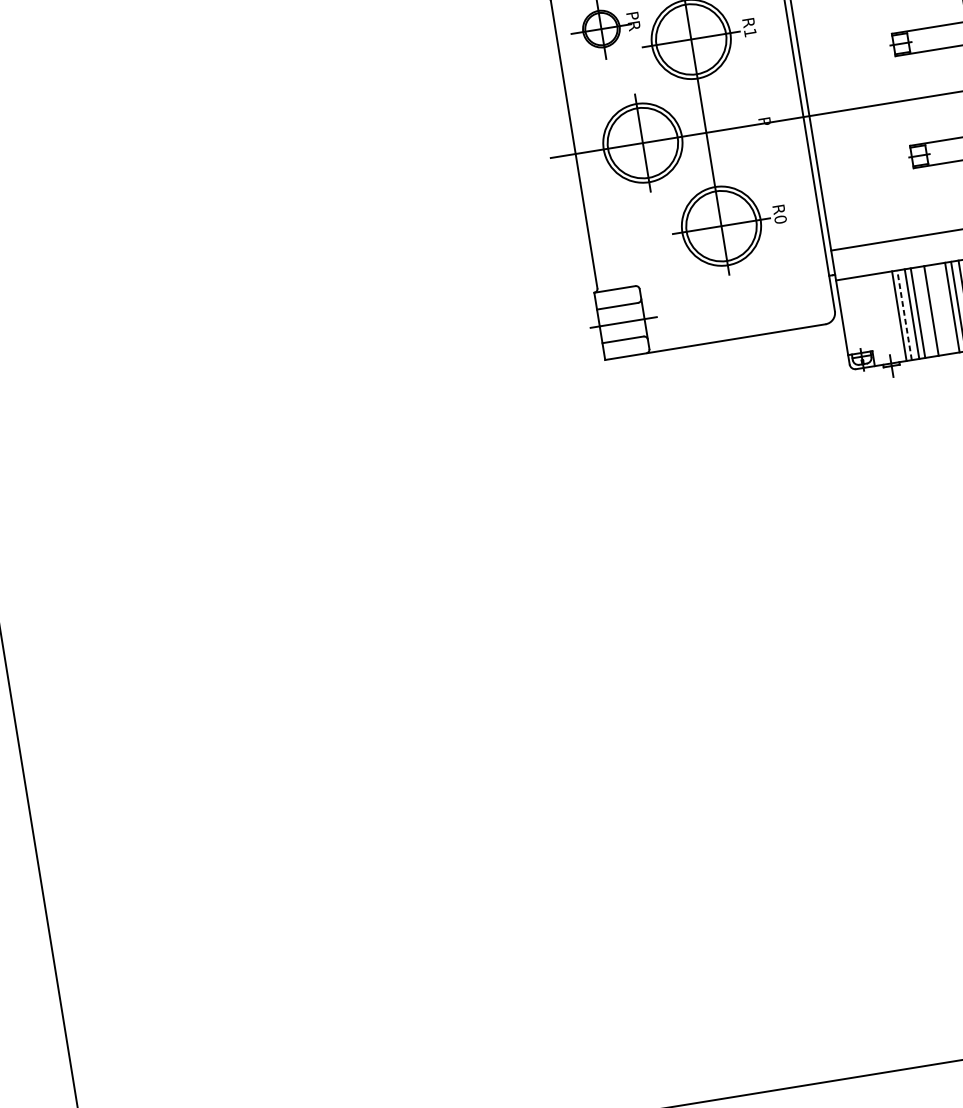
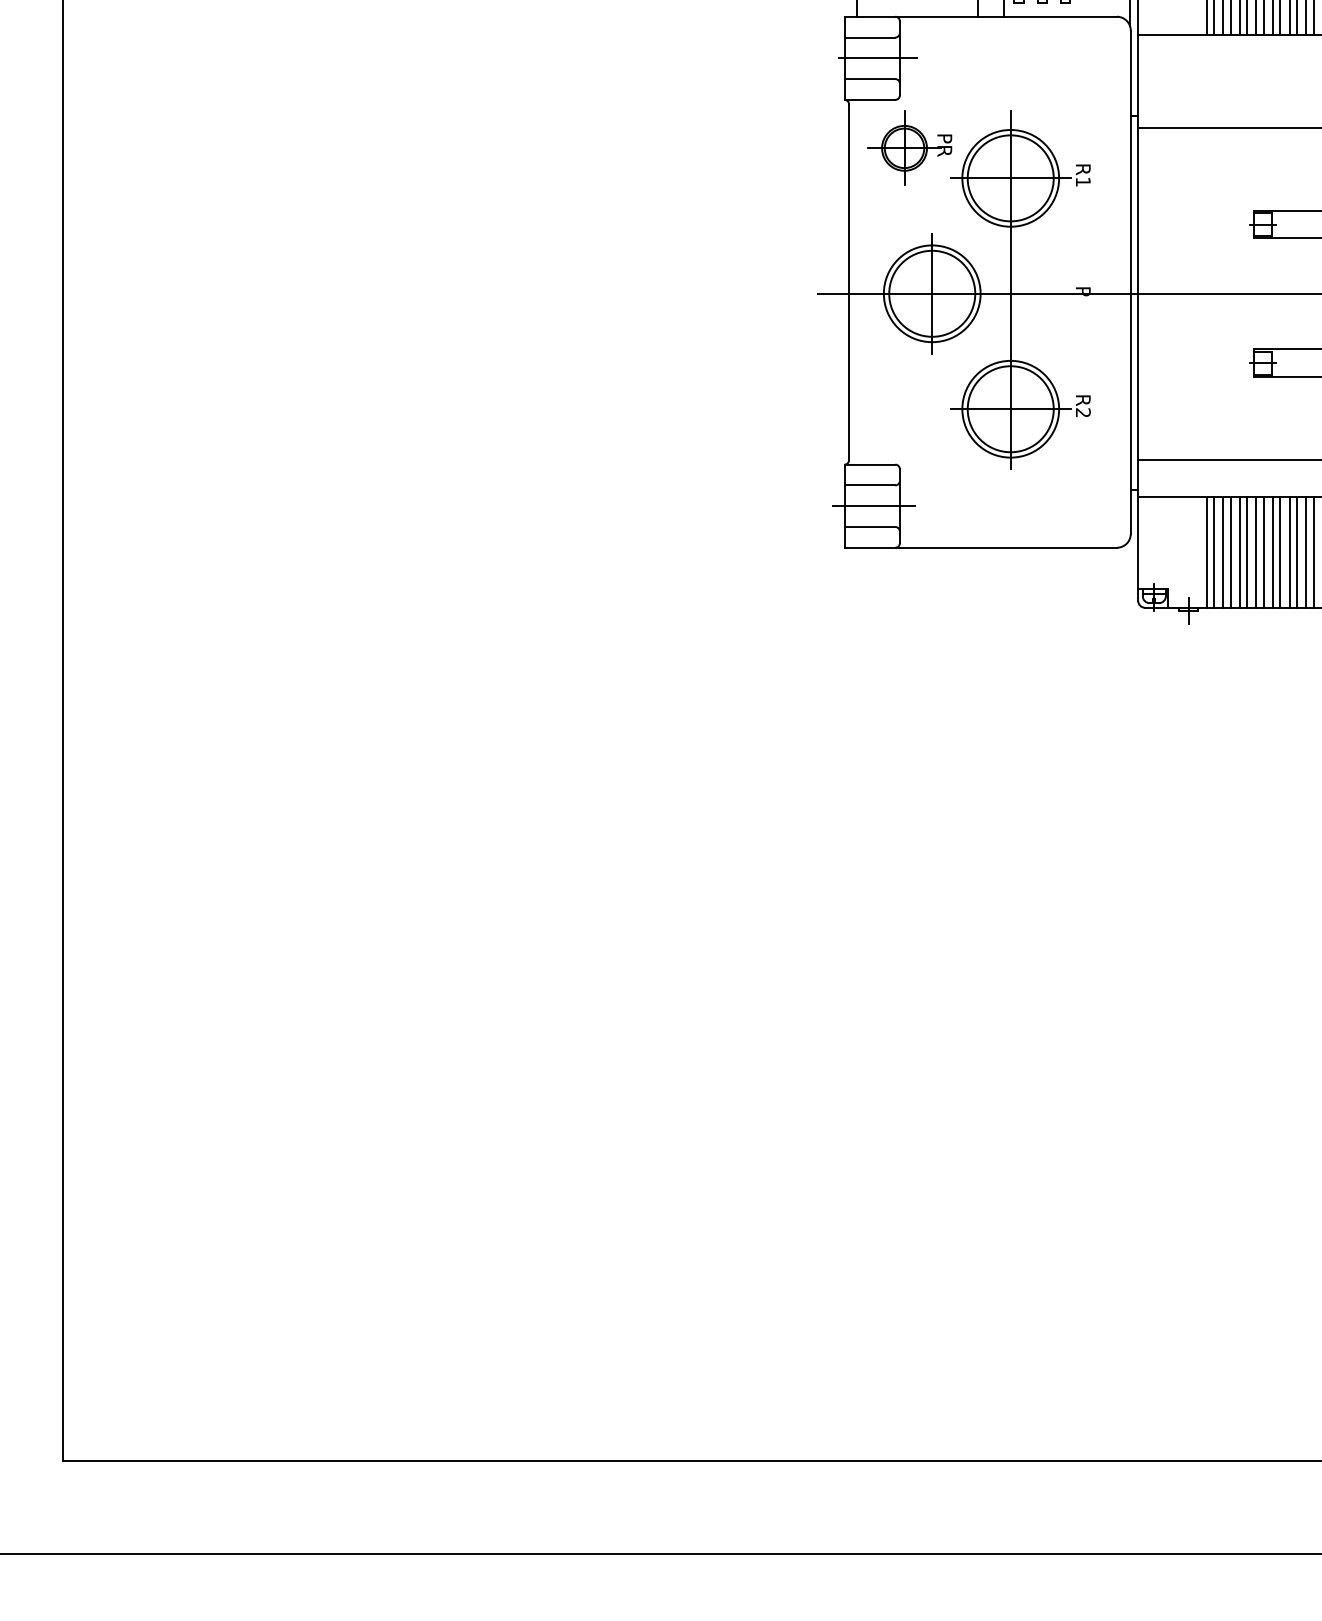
text: (779, 219) -> (1082, 412), R0 -> R2
line: (944, 308) -> (1263, 551), added
line: (938, 309) -> (1256, 551), added
line: (925, 311) -> (1239, 551), added
line: (904, 314) -> (1213, 551), dashed -> solid

